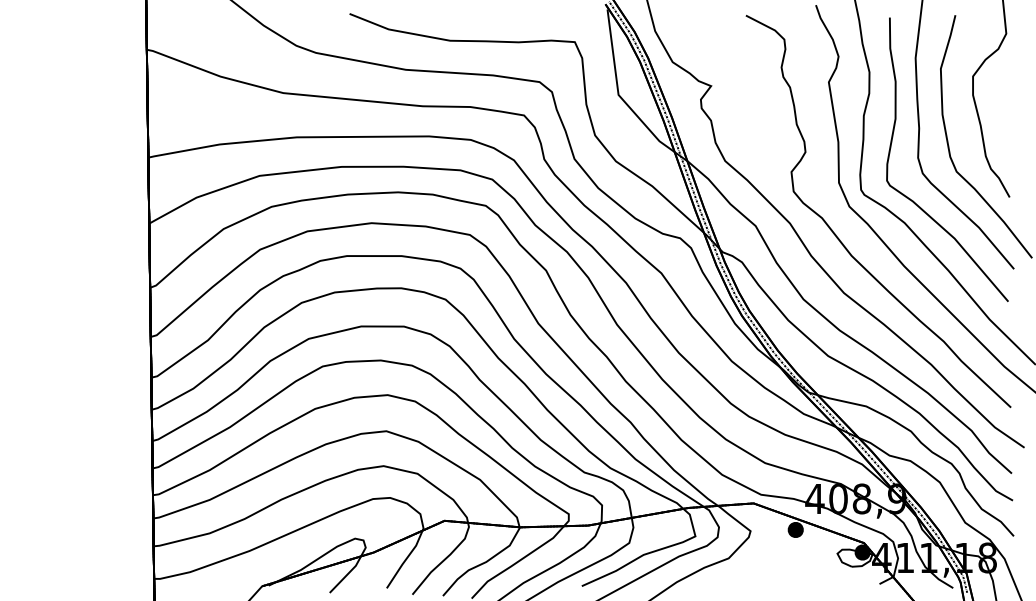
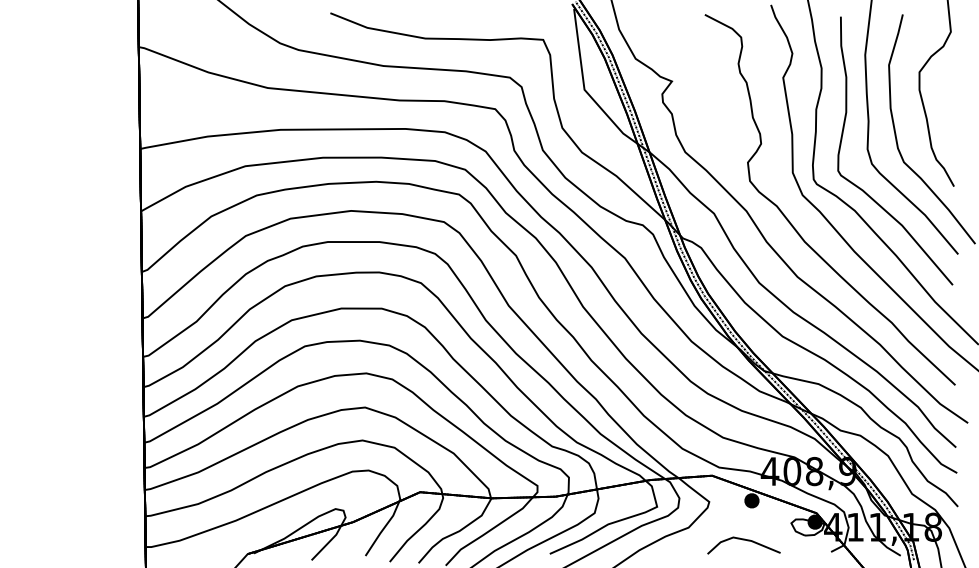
line: (786, 571) -> (743, 540), added

